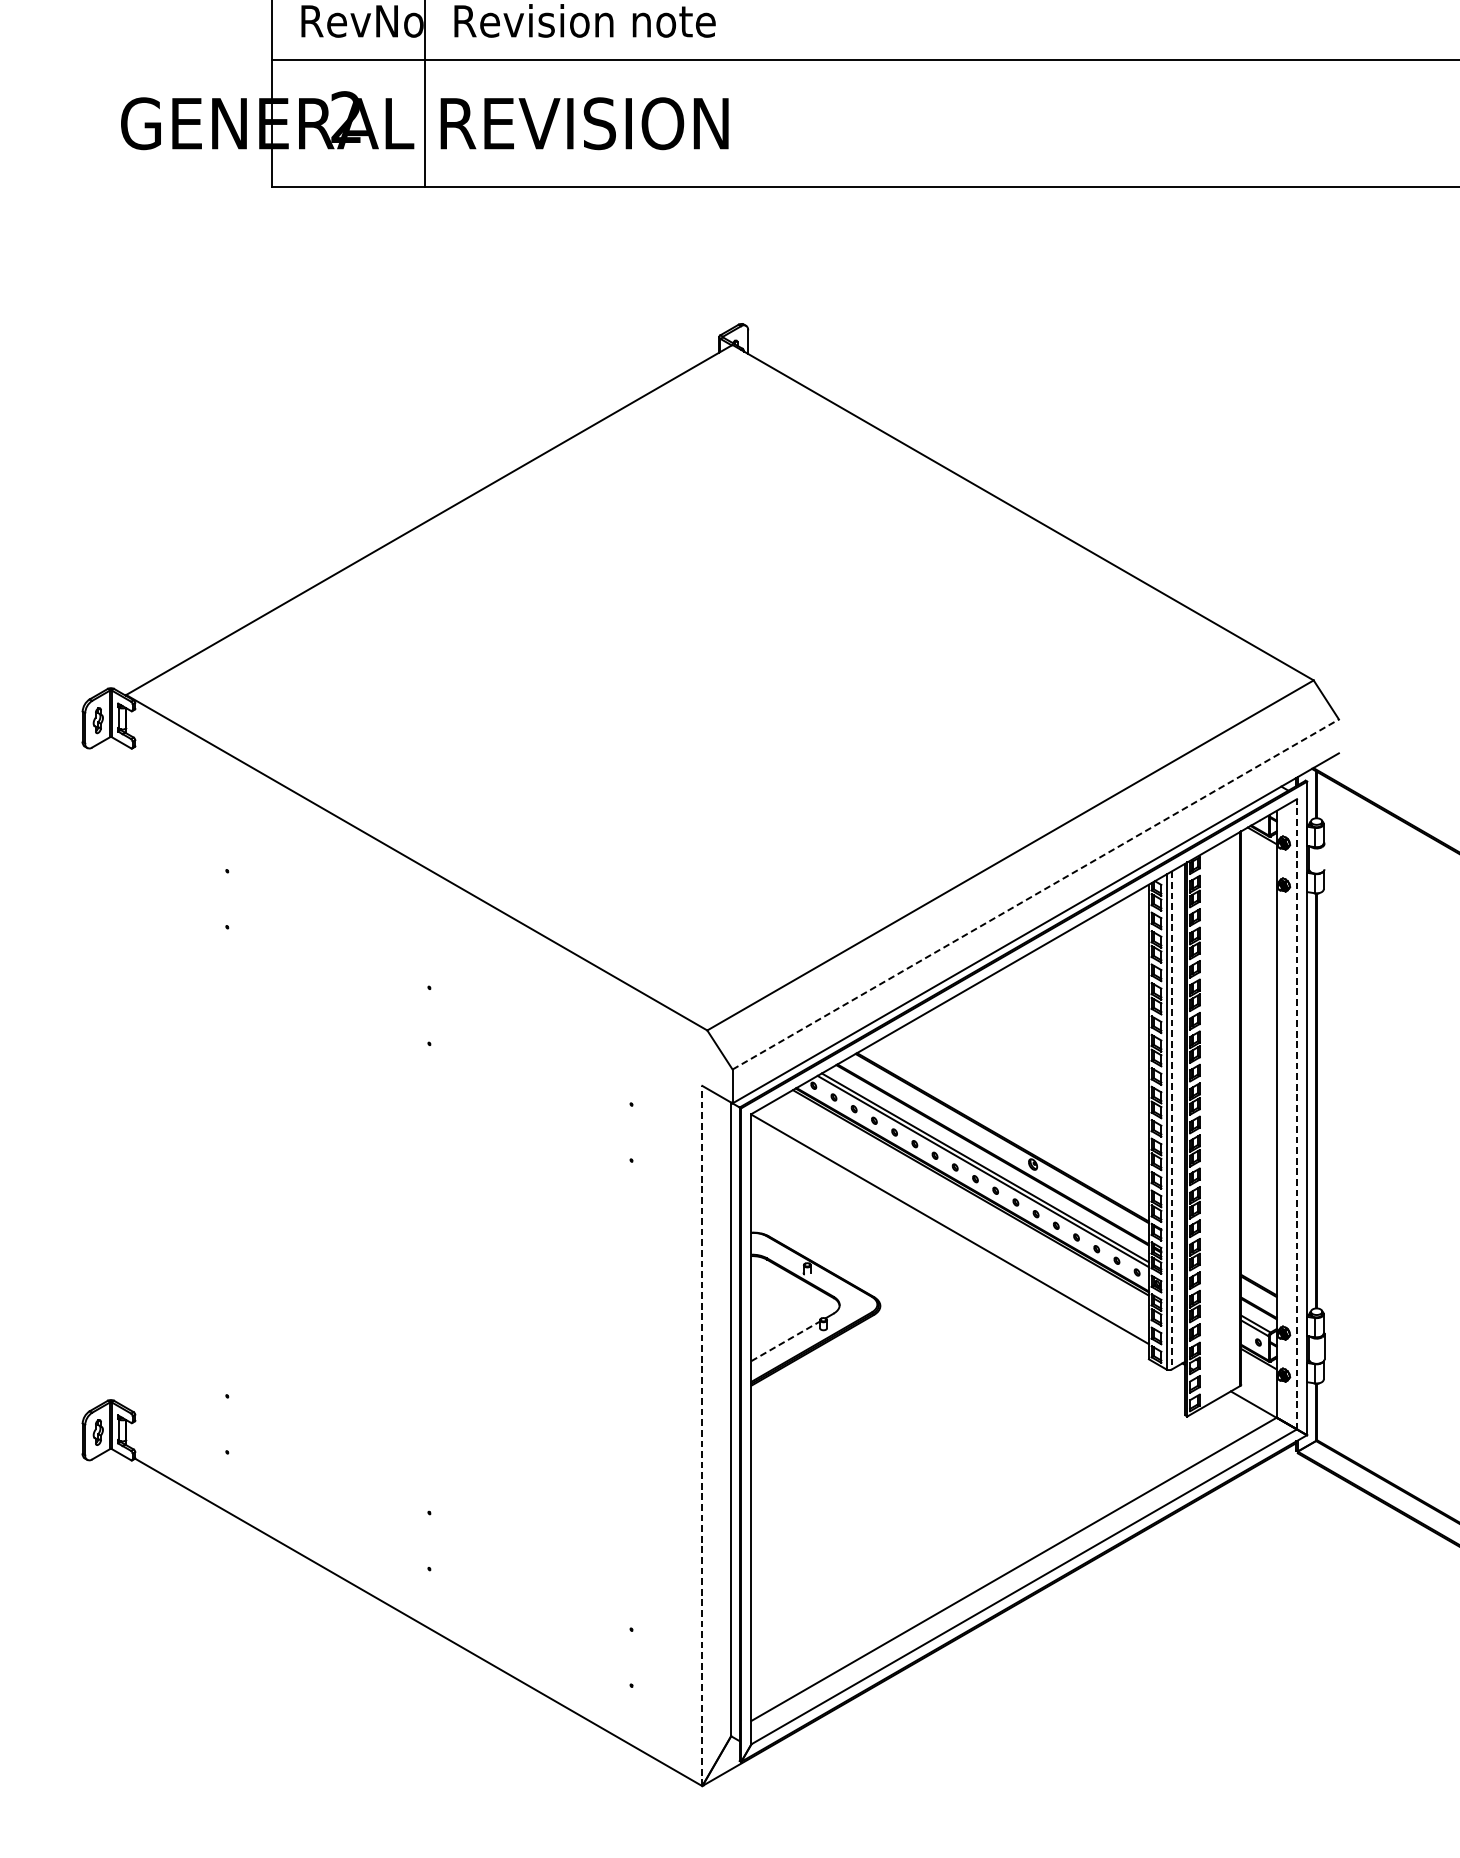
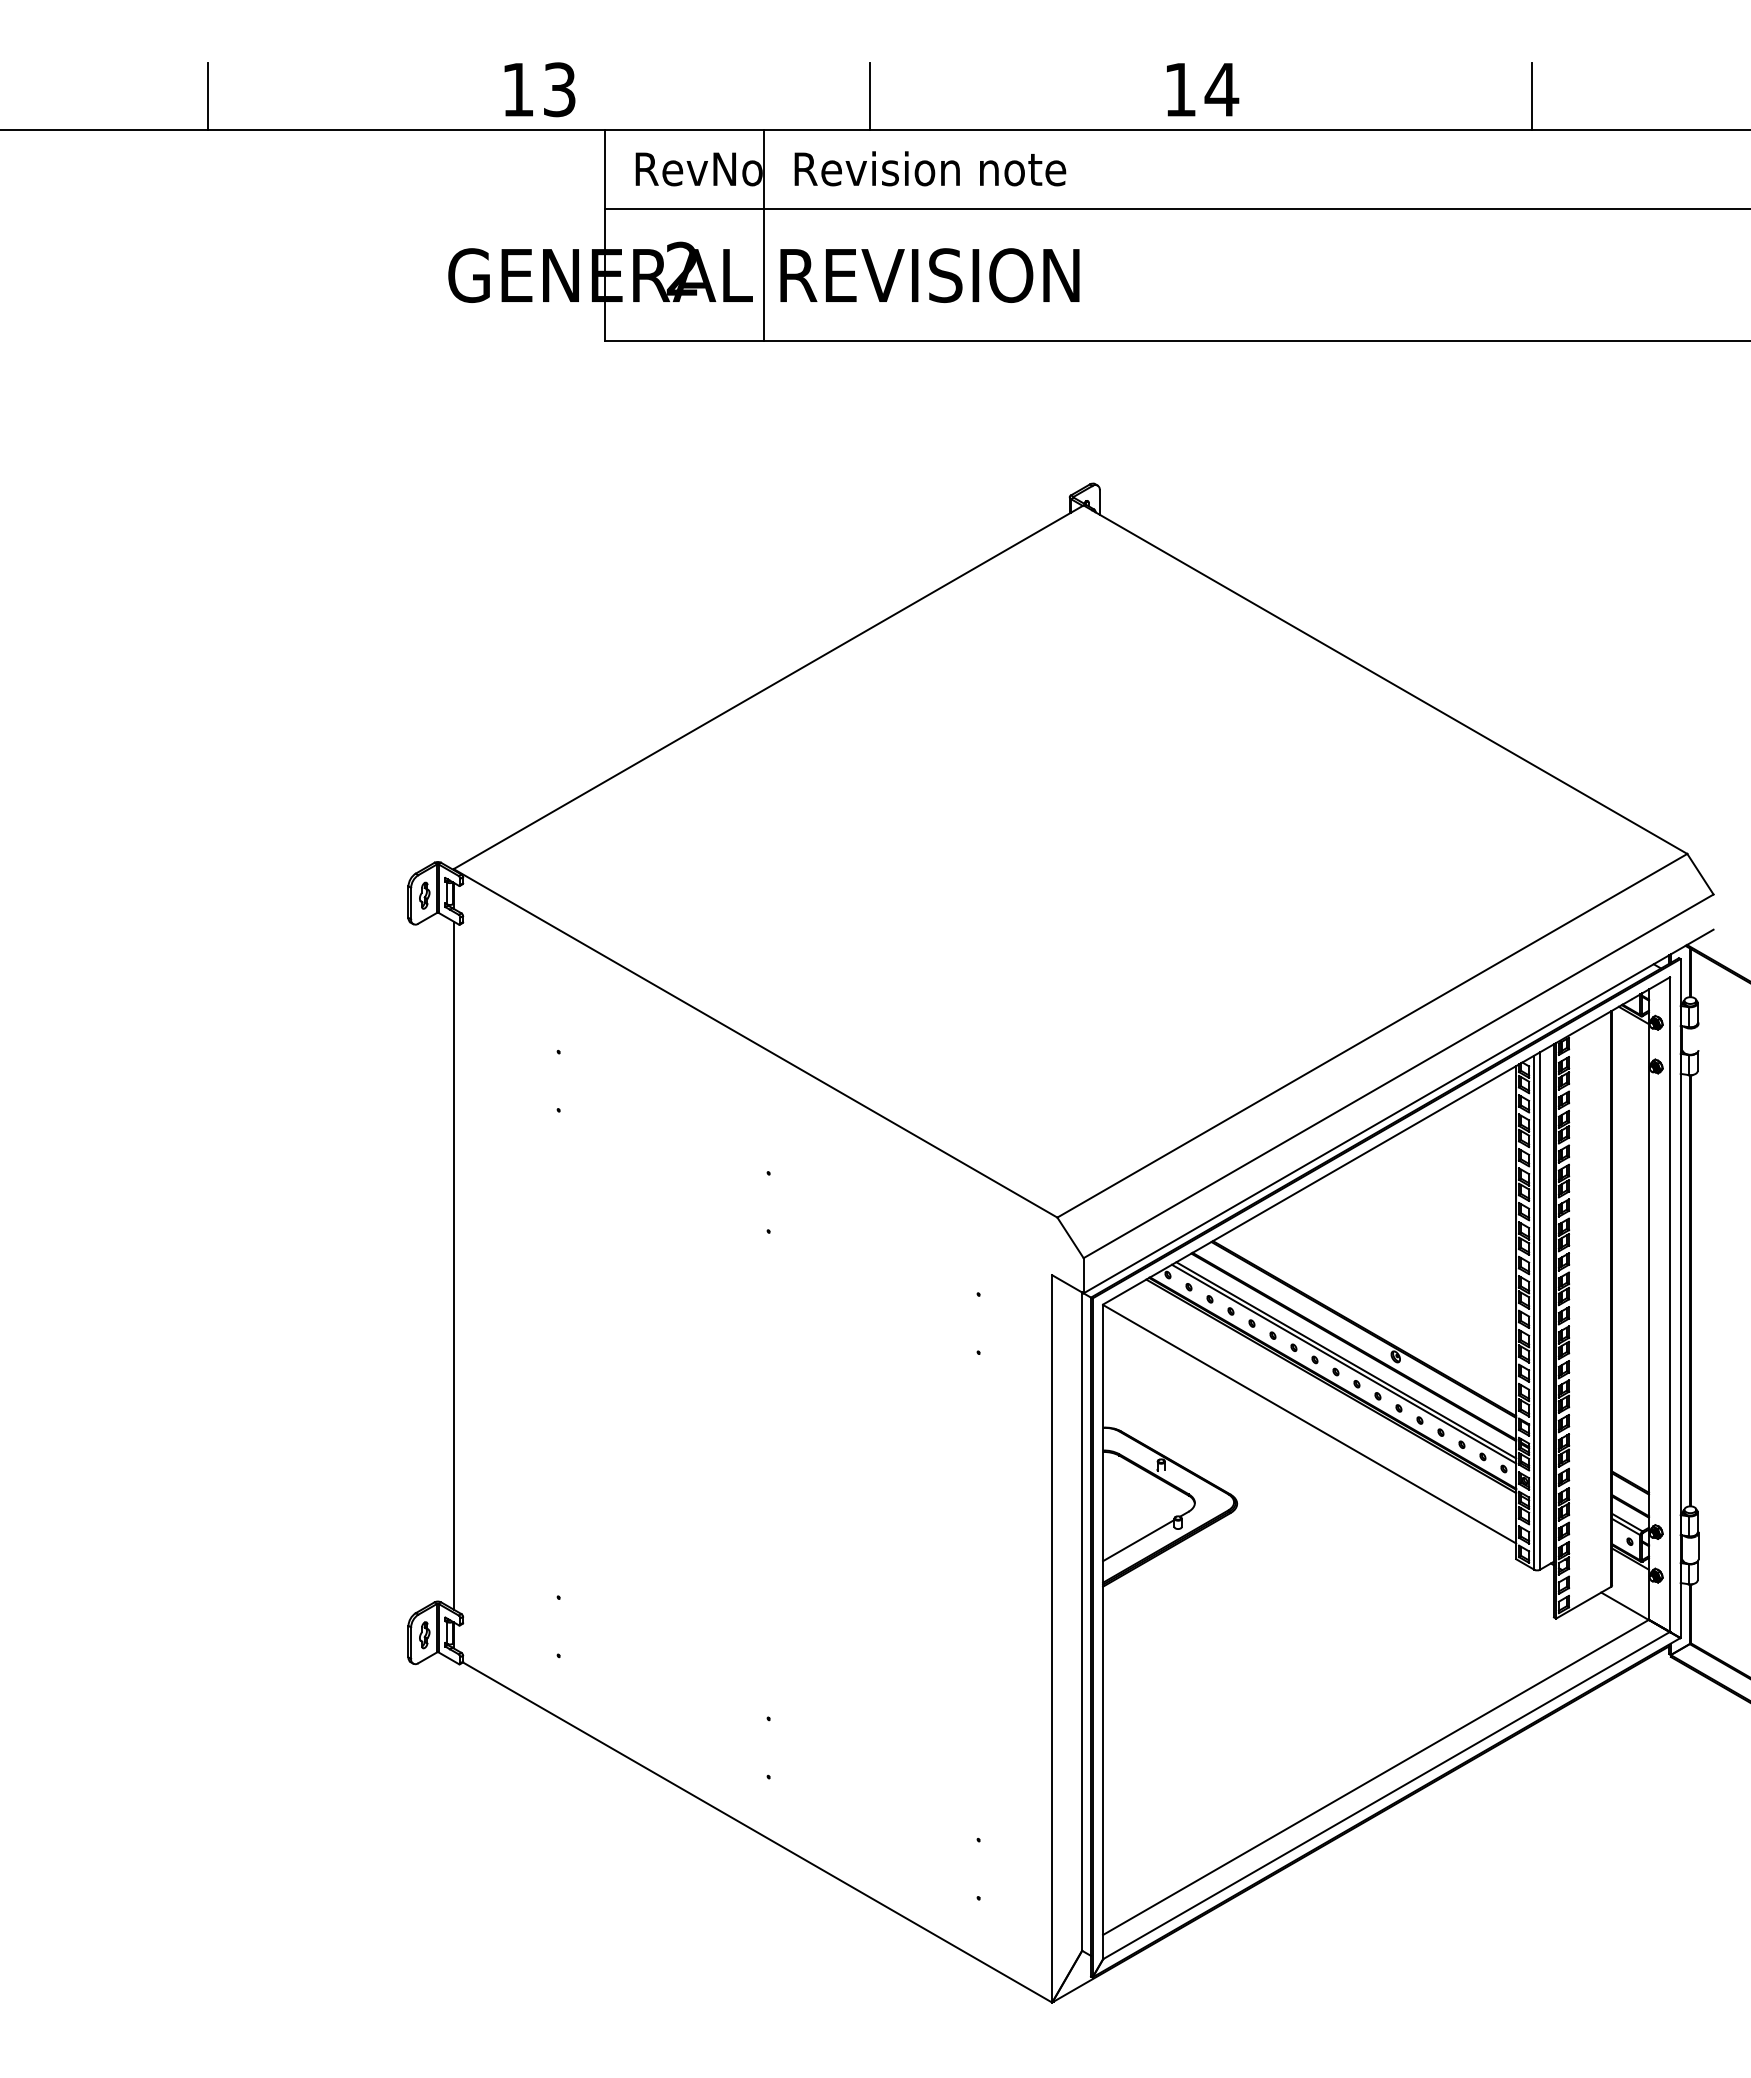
line: (1035, 894) -> (1398, 1076), dashed -> solid
line: (126, 1076) -> (453, 1265), added
line: (1297, 1114) -> (1670, 1304), dashed -> solid
line: (1171, 1120) -> (1539, 1311), dashed -> solid
line: (786, 1341) -> (1139, 1540), dashed -> solid
line: (702, 1435) -> (1052, 1638), dashed -> solid

